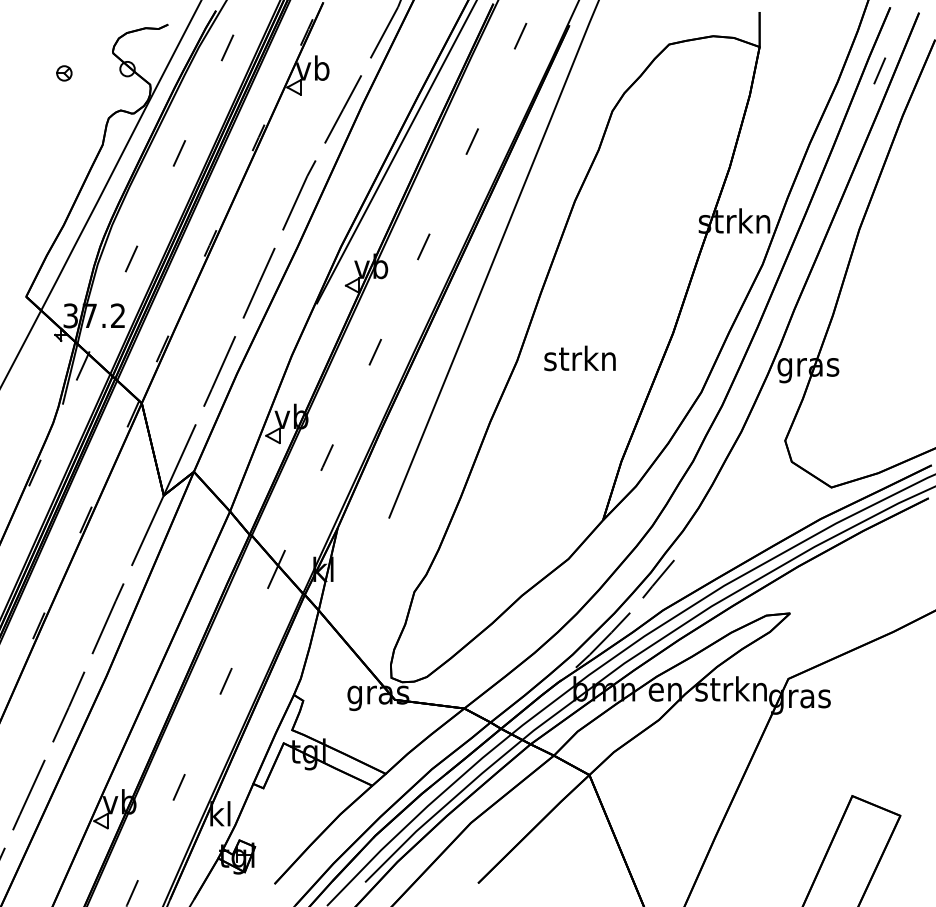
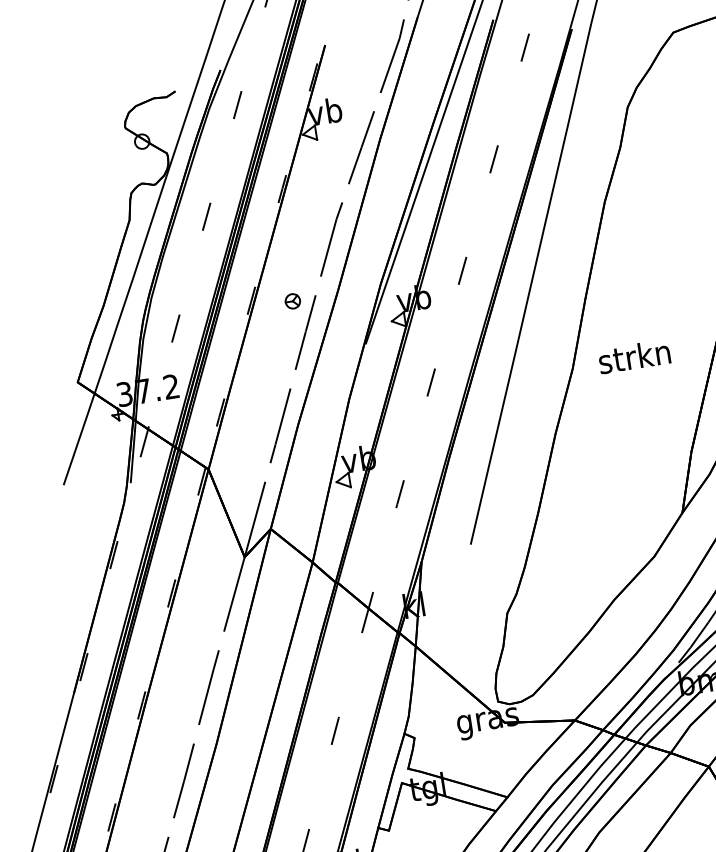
part: (64, 73) -> (293, 301), moved

